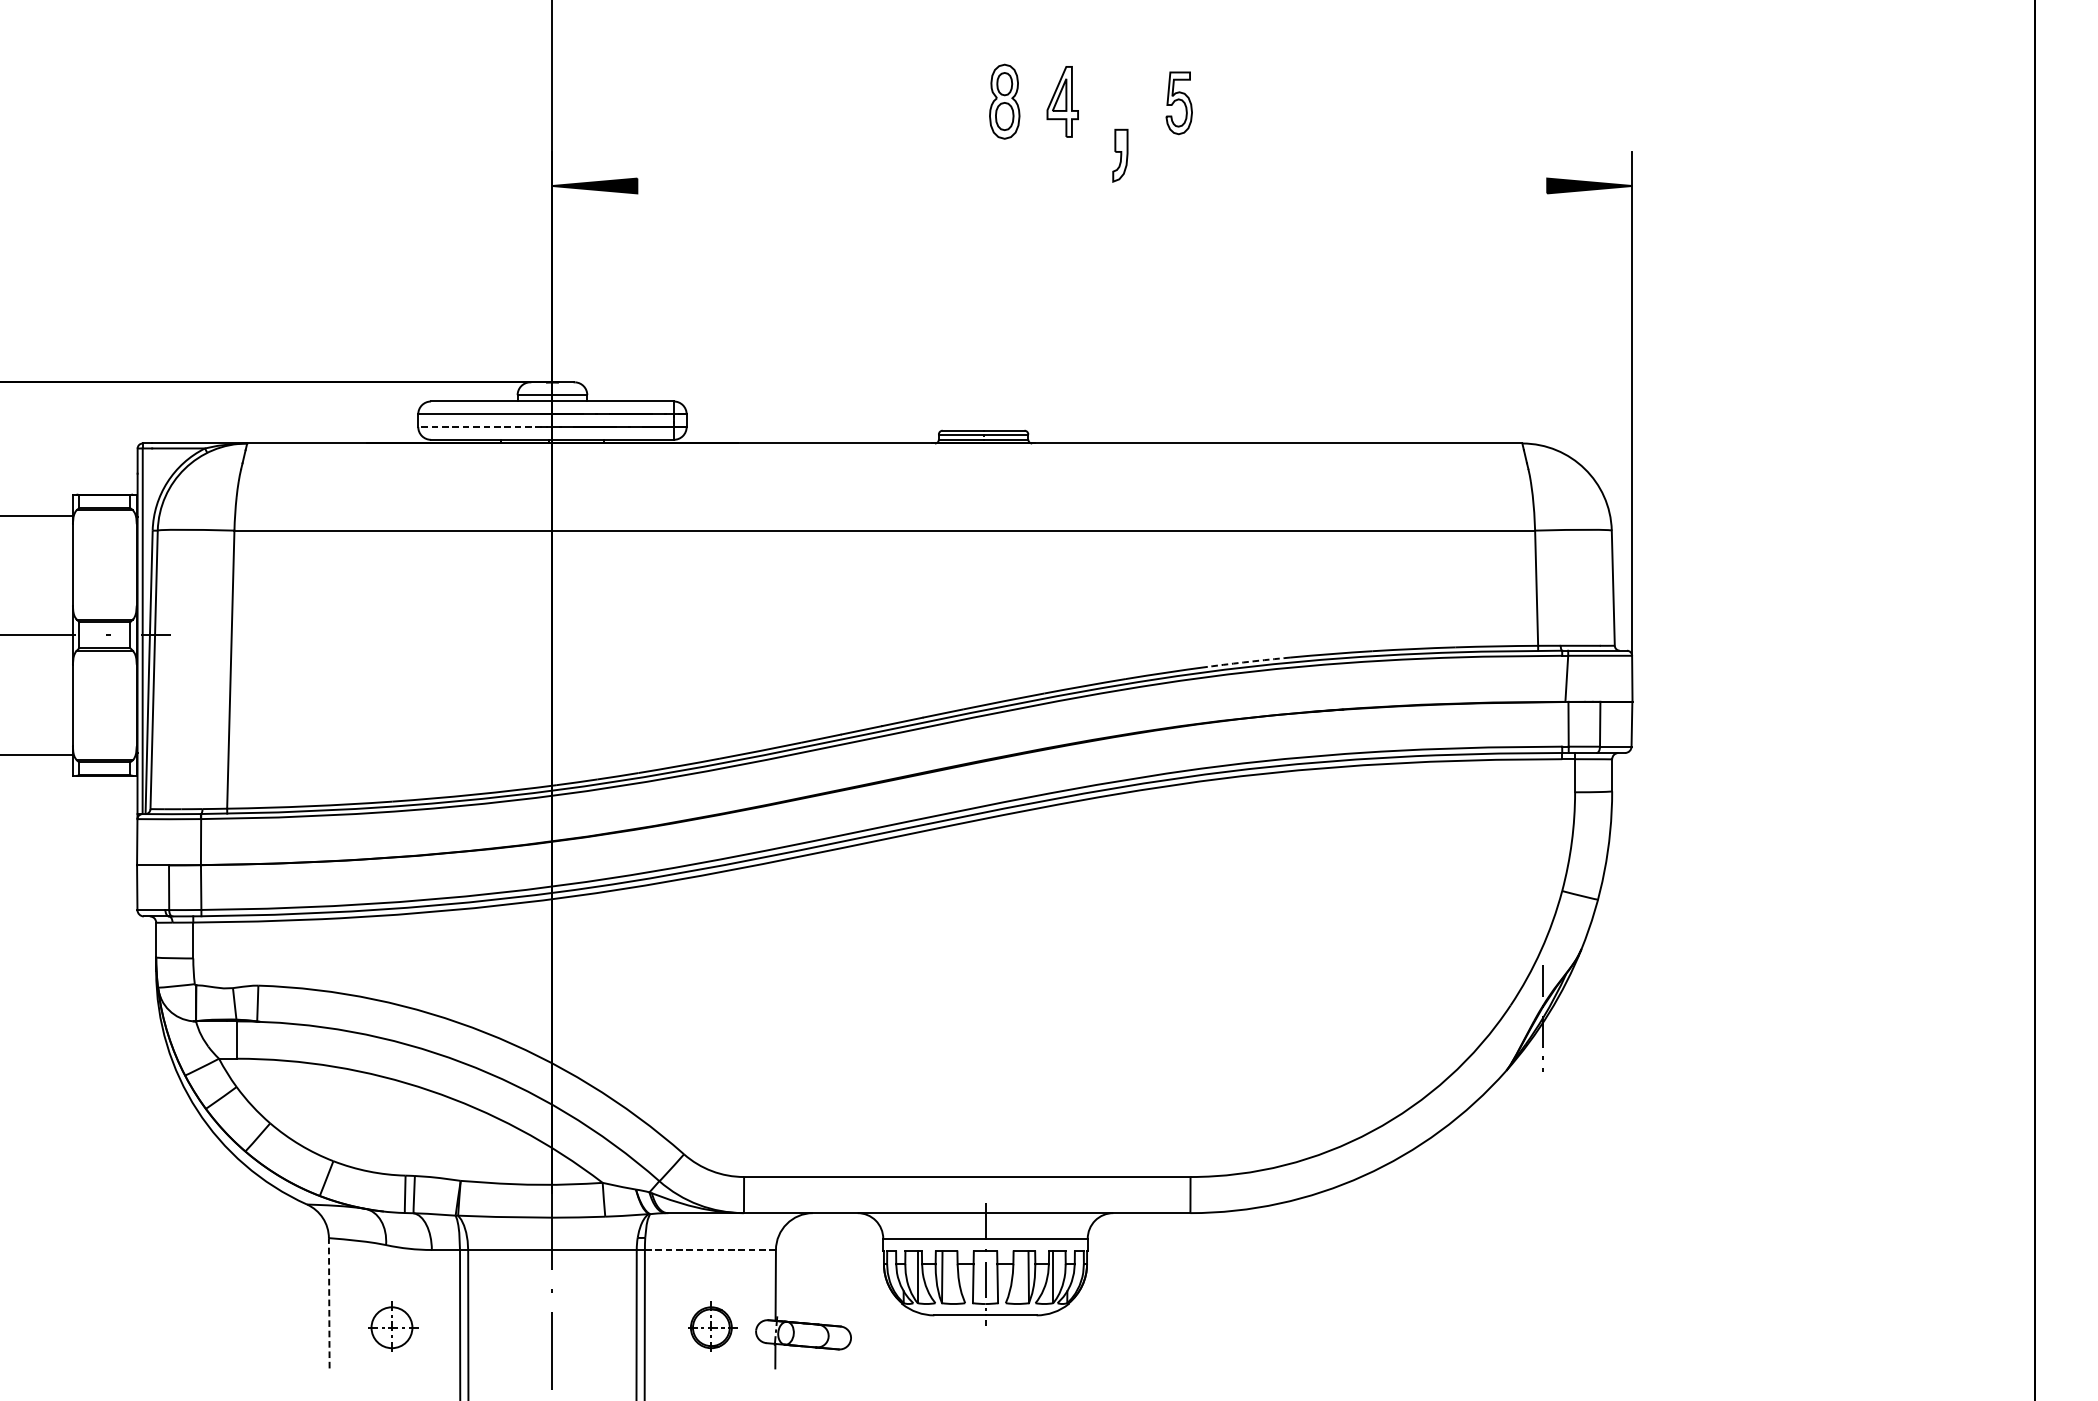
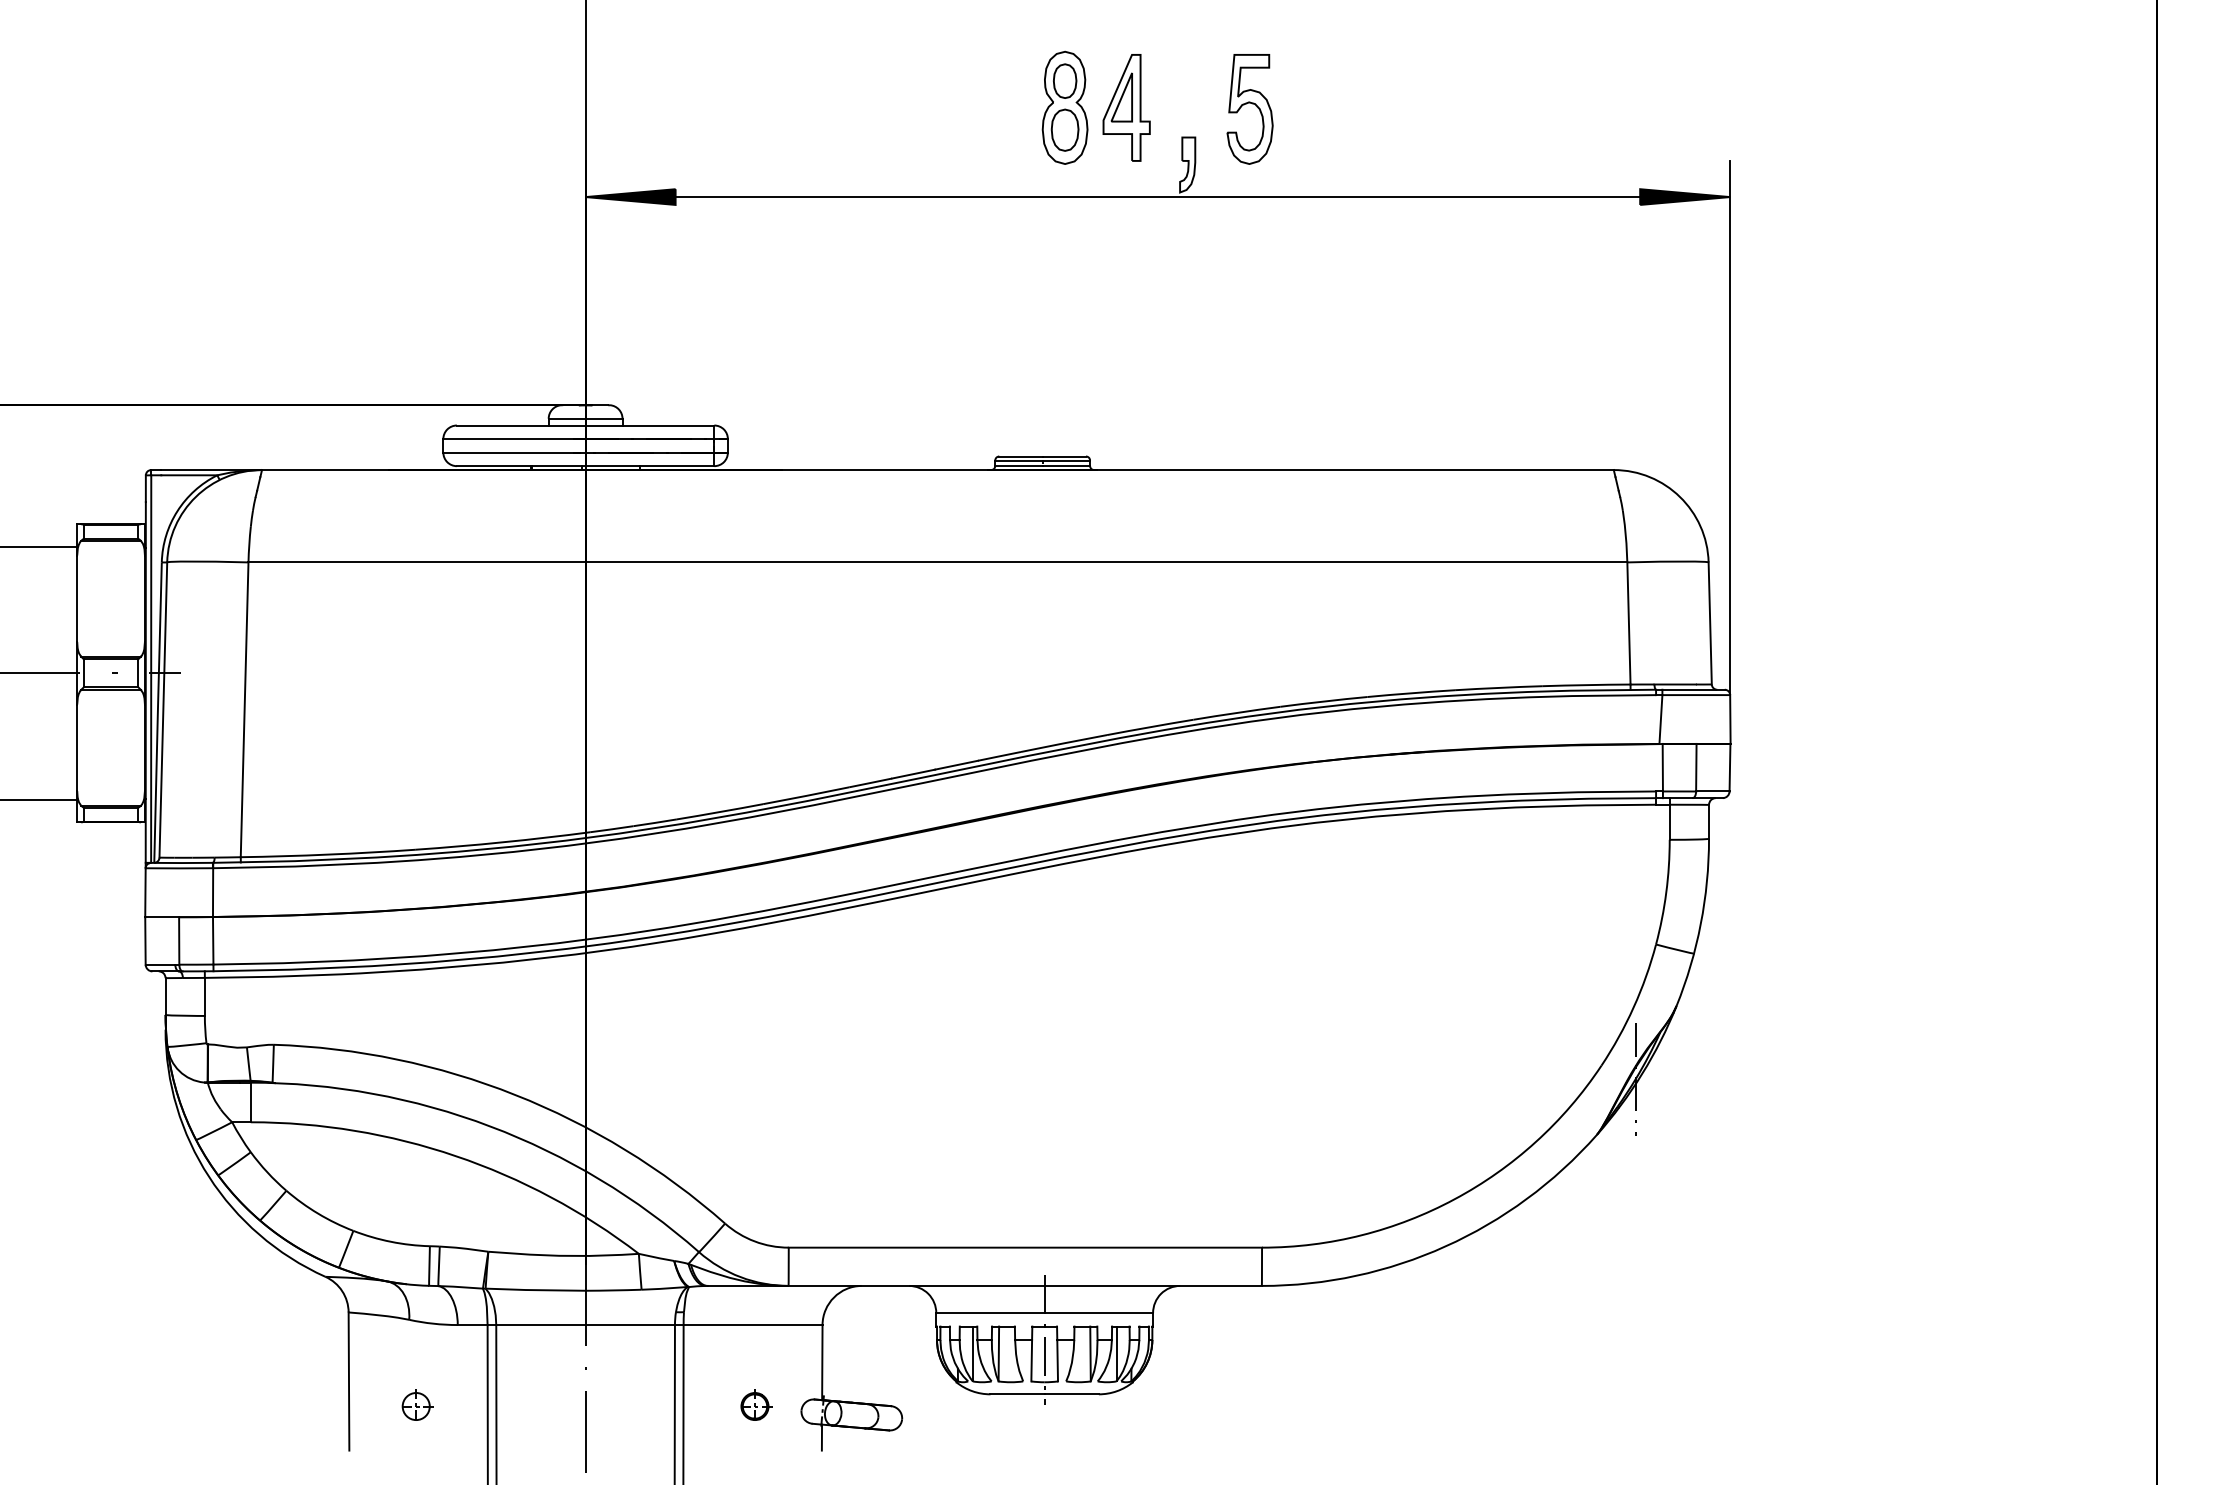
part: (1004, 101) -> (1064, 107), size x1.43
part: (1062, 101) -> (1126, 107), size x1.43
part: (1178, 103) -> (1249, 109), size x1.67
line: (1091, 186) -> (1157, 197), added
line: (484, 426) -> (513, 452), dashed -> solid
arc: (1248, 661) -> (1323, 701), dashed -> solid
line: (710, 1250) -> (753, 1325), dashed -> solid
line: (328, 1303) -> (348, 1381), dashed -> solid
part: (393, 1324) -> (417, 1404), size x0.62
part: (713, 1324) -> (756, 1404), size x0.62

